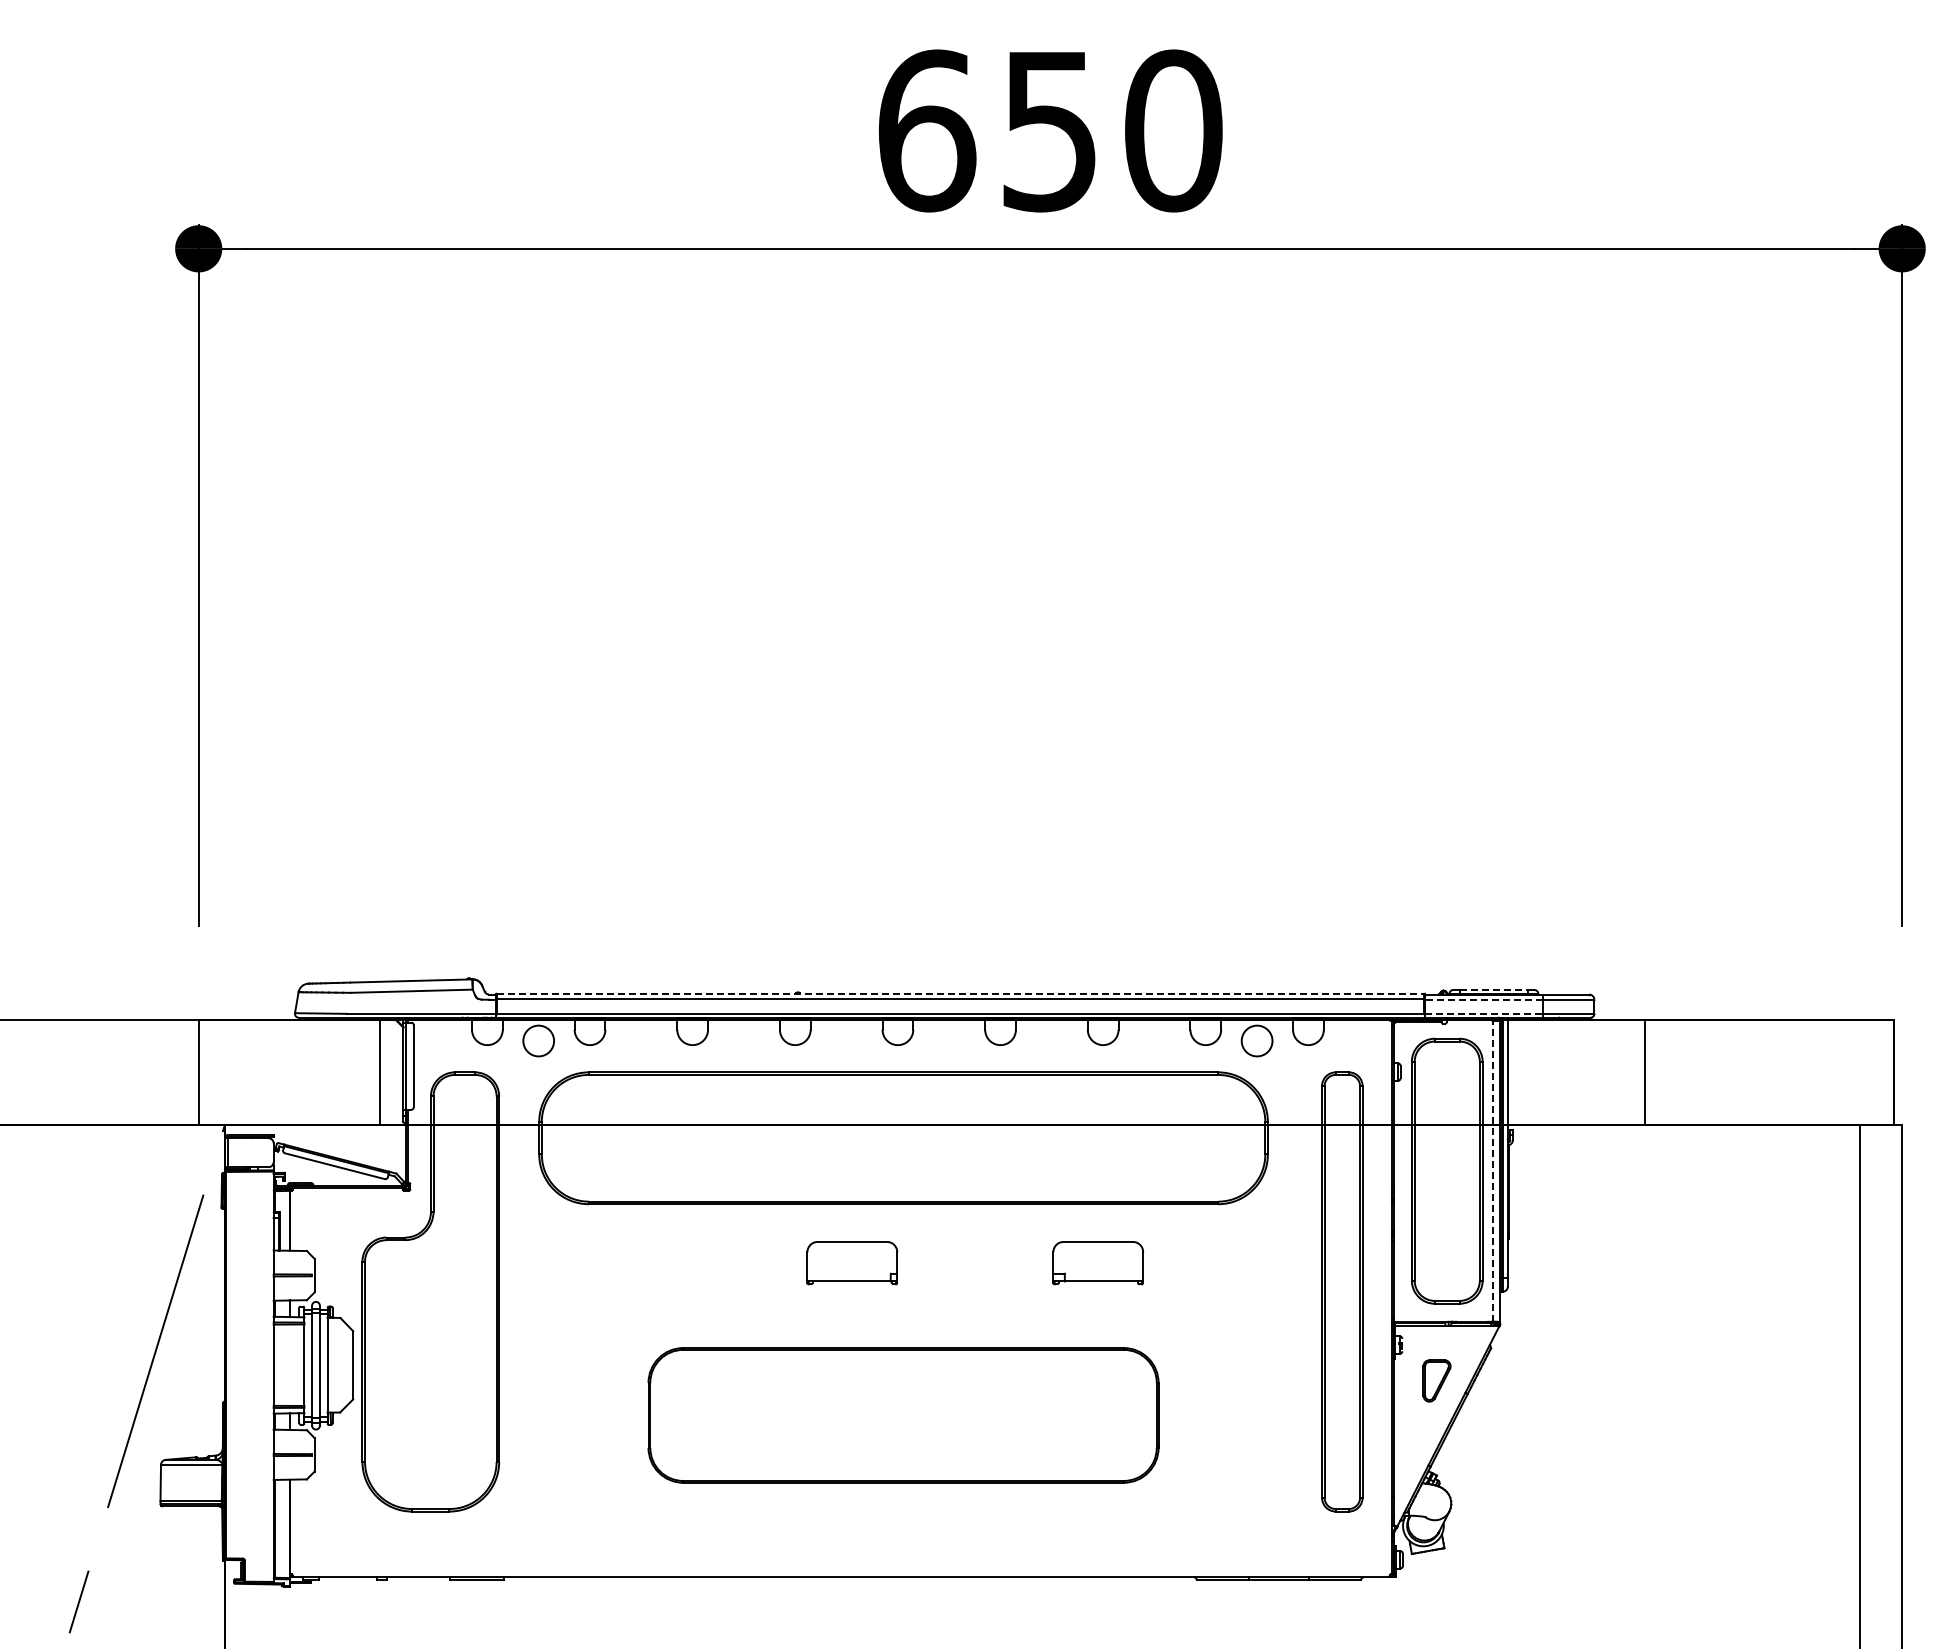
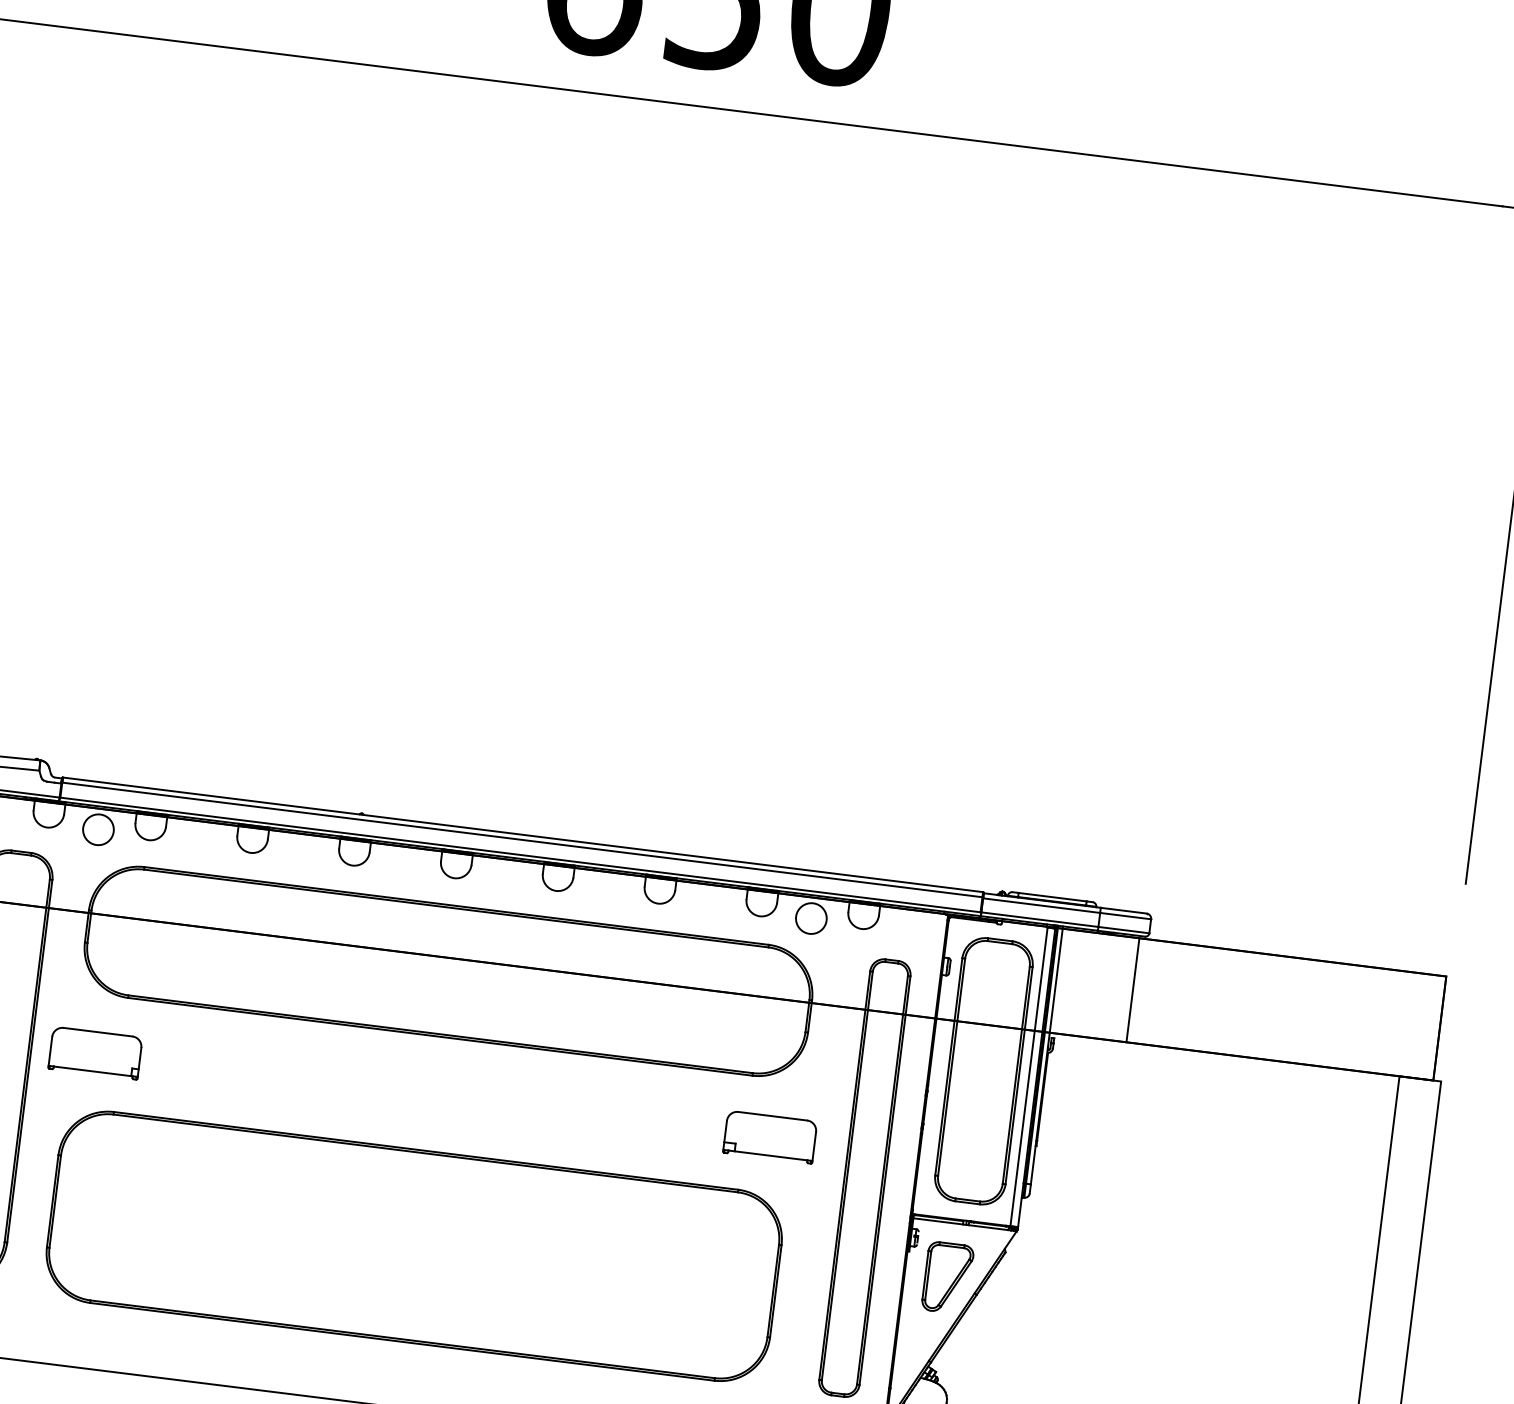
line: (1494, 989) -> (1053, 896), dashed -> solid
line: (960, 993) -> (522, 834), dashed -> solid
line: (1483, 999) -> (1041, 905), dashed -> solid
line: (1484, 1013) -> (1040, 919), dashed -> solid
line: (1645, 1072) -> (1133, 990), moved
line: (1492, 1170) -> (1028, 1076), dashed -> solid
part: (852, 1263) -> (95, 1053), moved
part: (1098, 1263) -> (770, 1137), moved
part: (1436, 1380) -> (947, 1277), size x1.67
part: (903, 1415) -> (414, 1246), size x1.43

